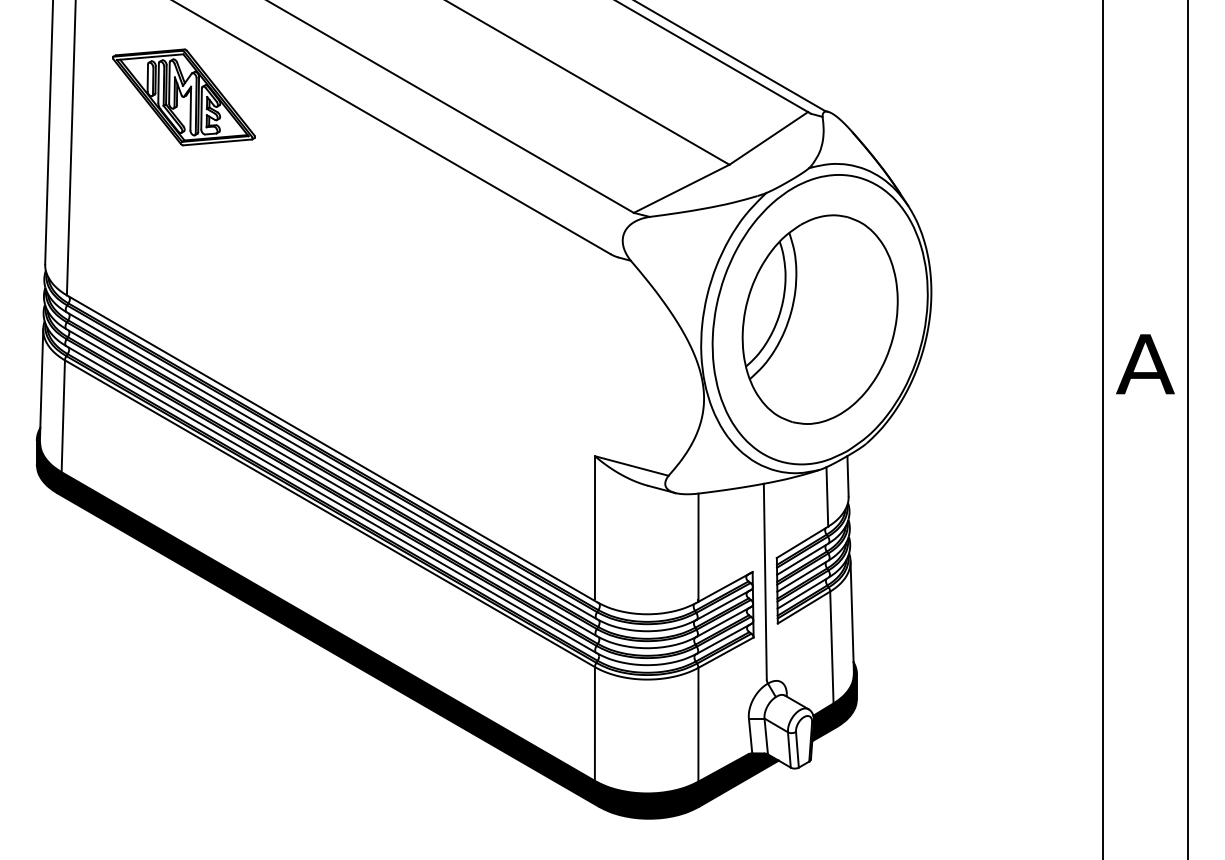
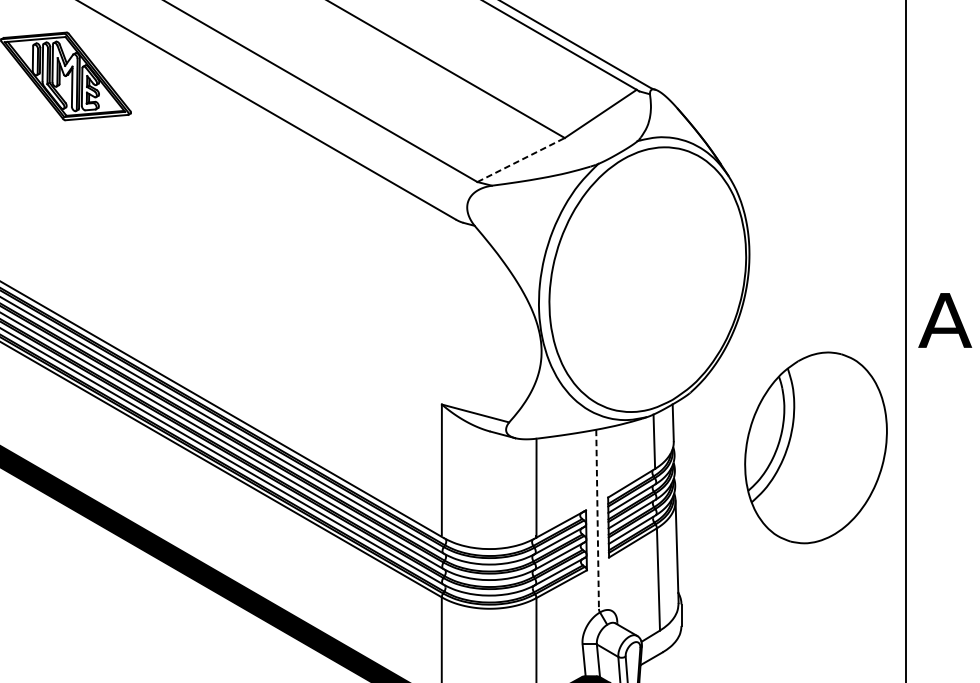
line: (681, 188) -> (520, 159), solid -> dashed
part: (819, 319) -> (815, 447), moved
line: (765, 581) -> (597, 519), solid -> dashed
fill: (834, 701) -> (660, 628), removed

